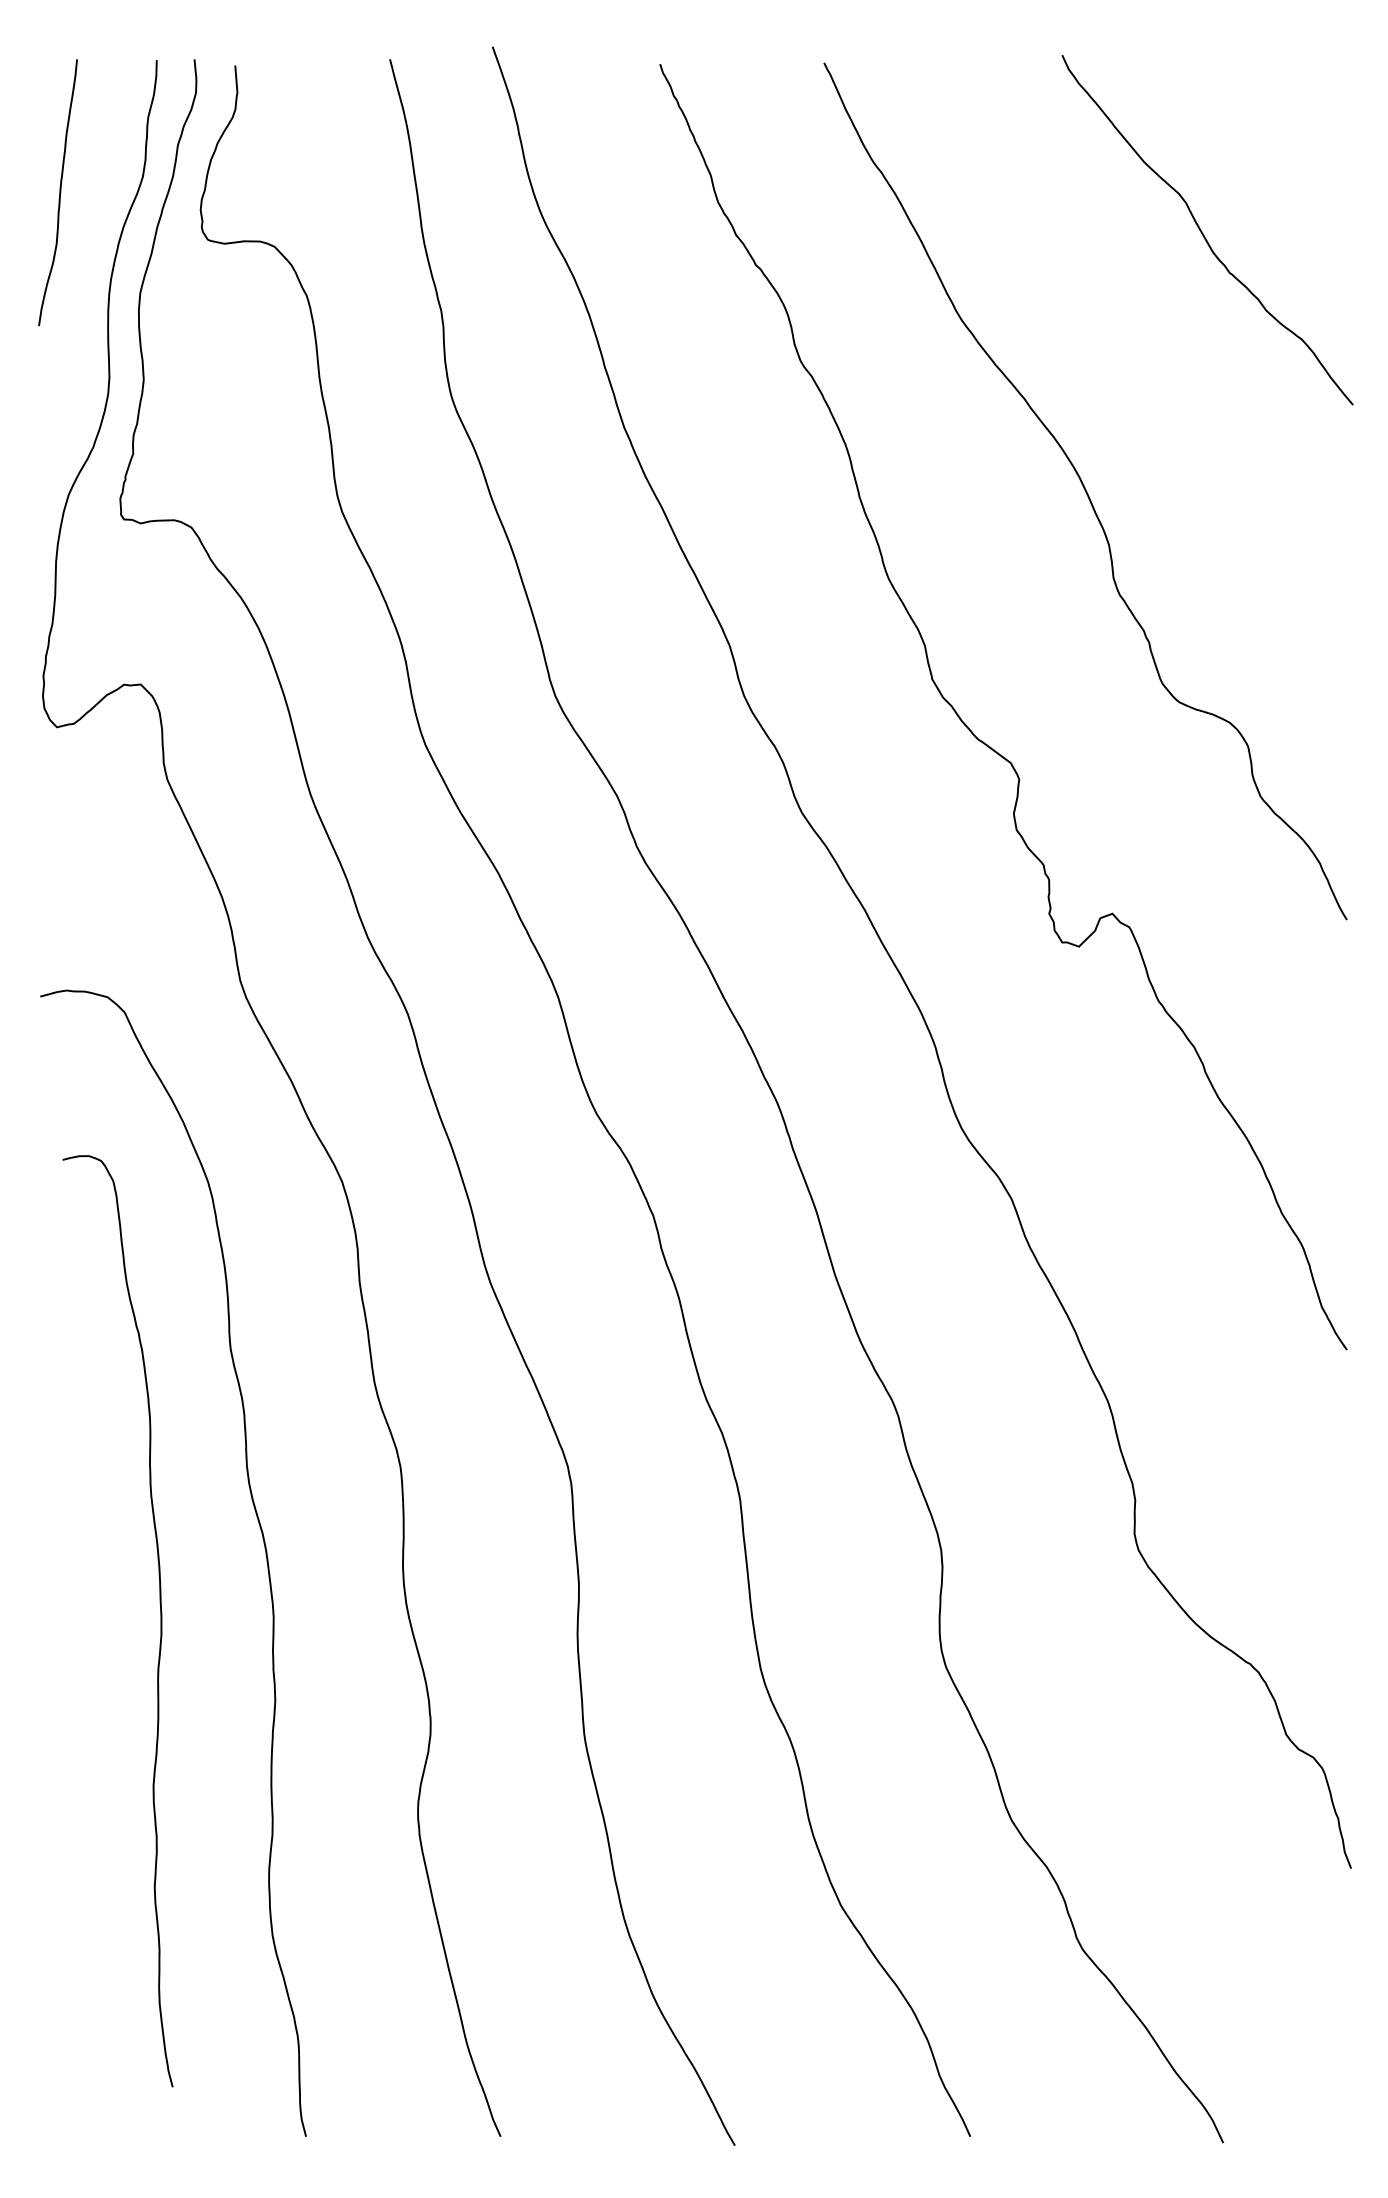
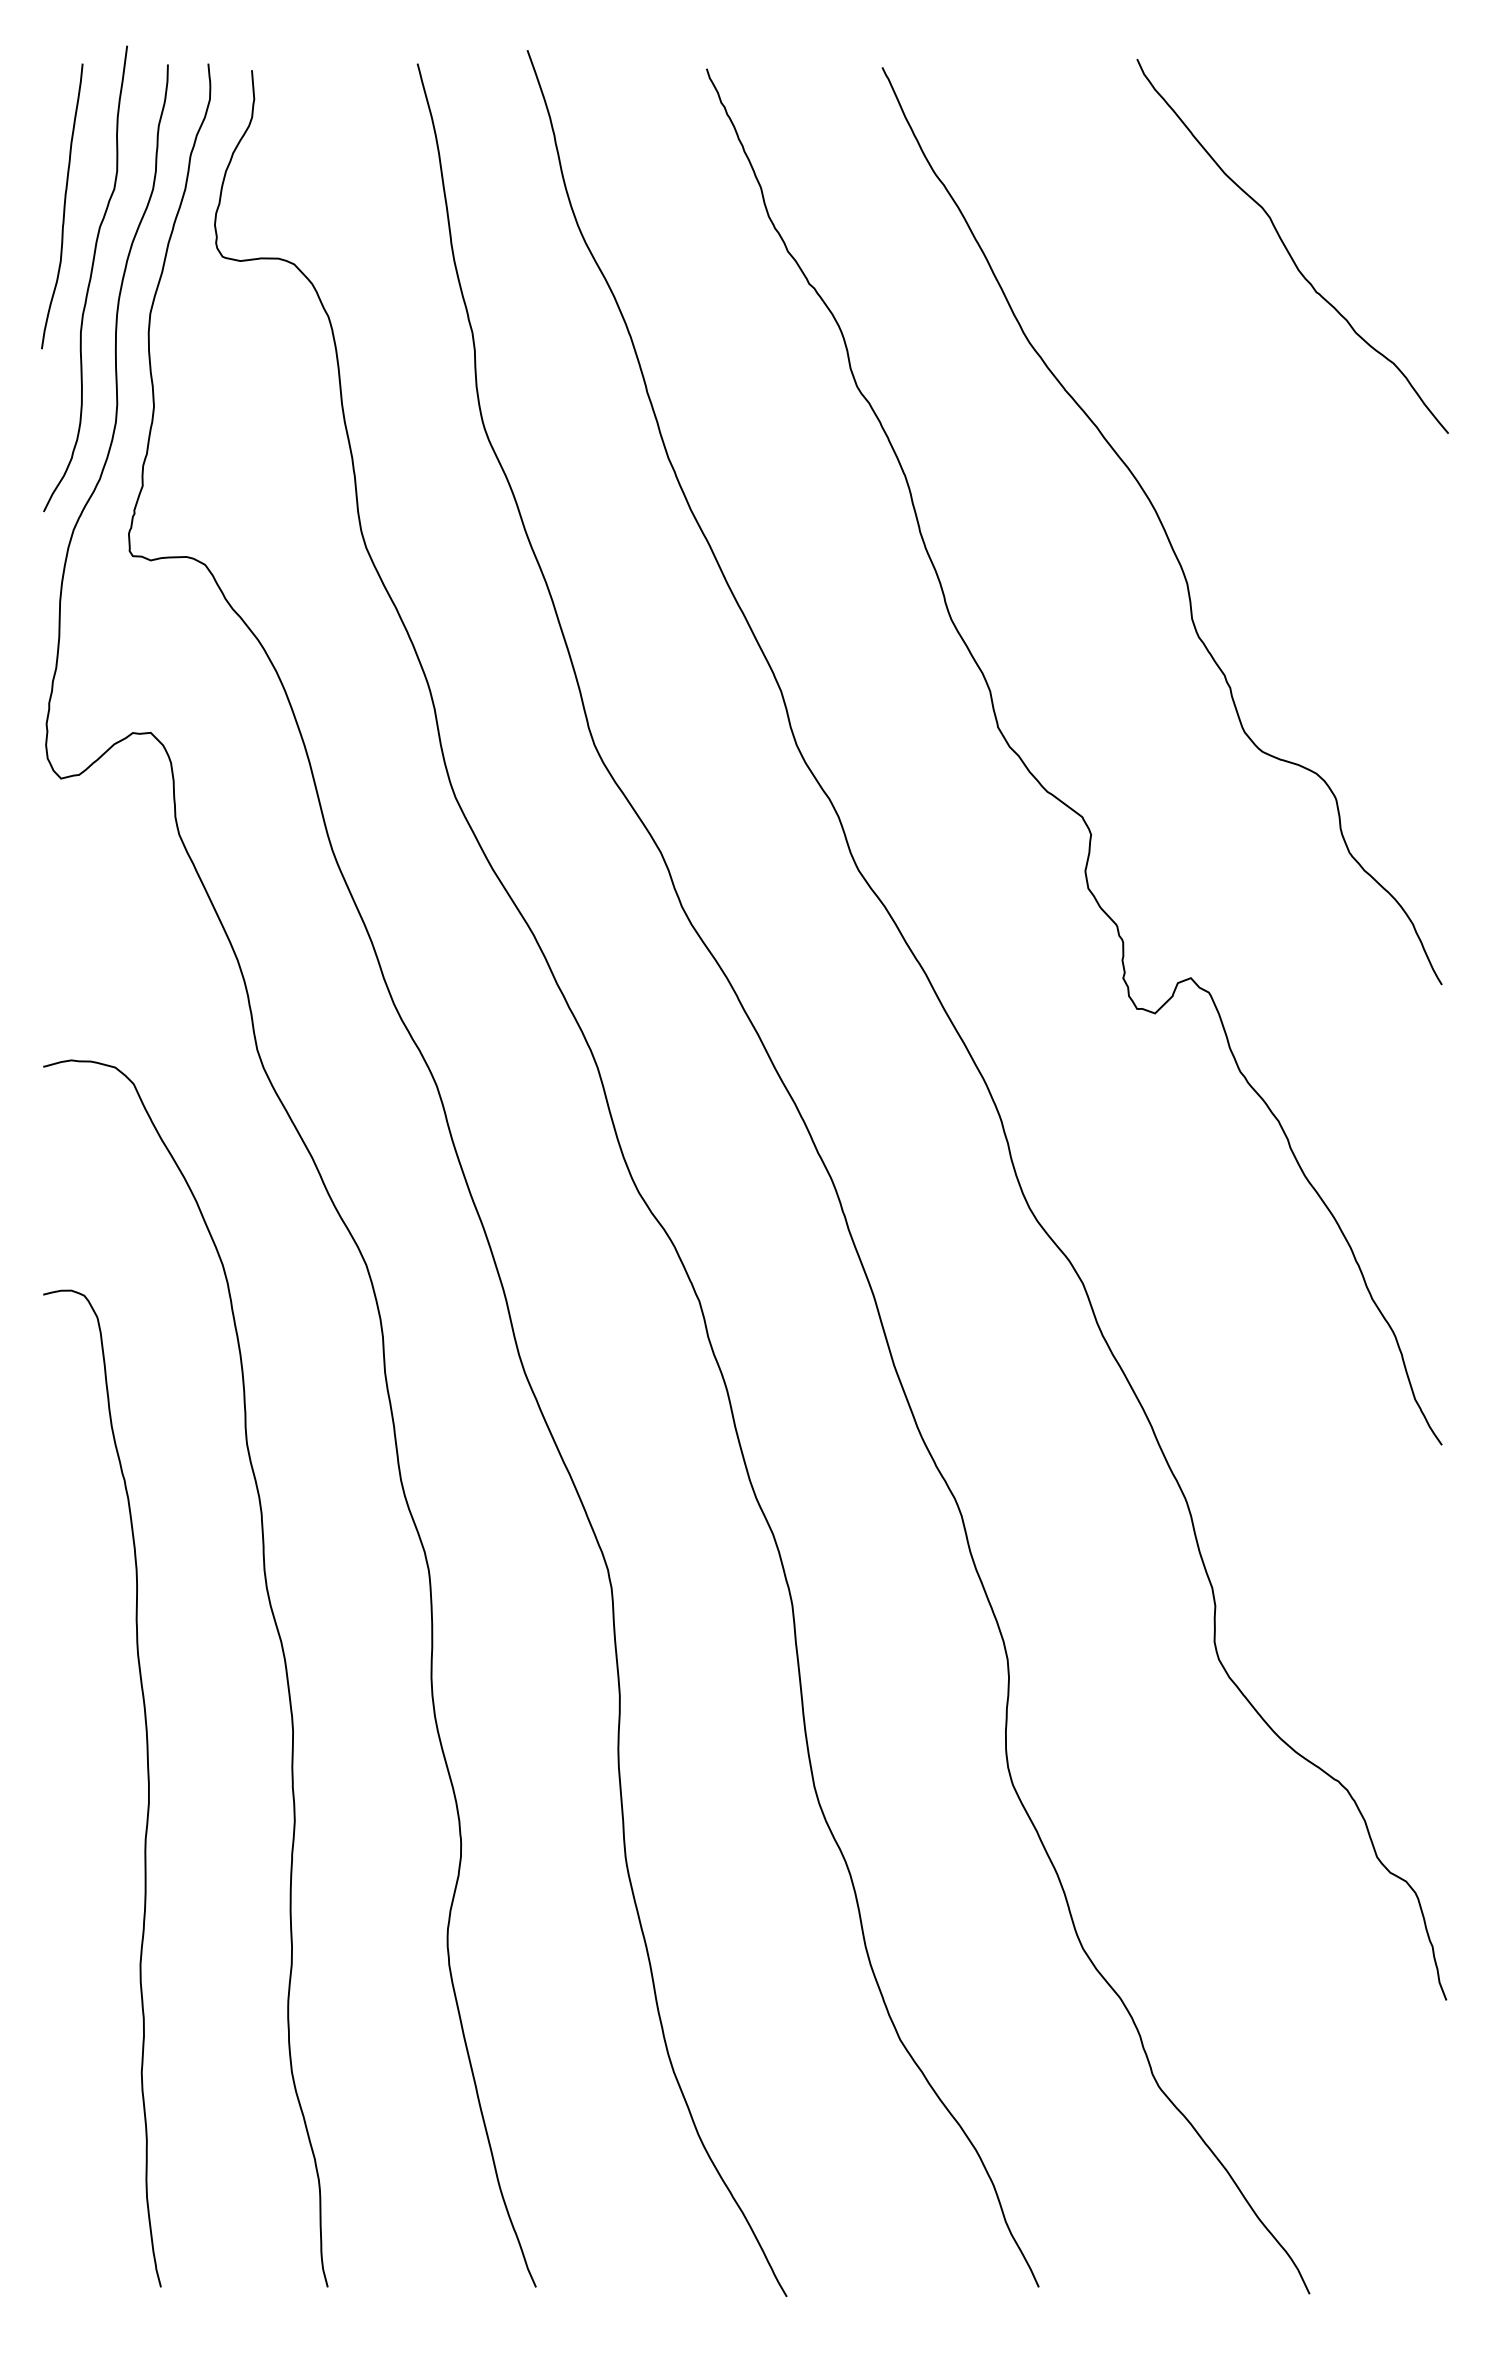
curve: (83, 260) -> (89, 278), added
curve: (160, 1613) -> (147, 1780), moved

